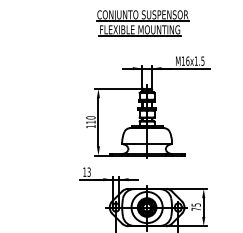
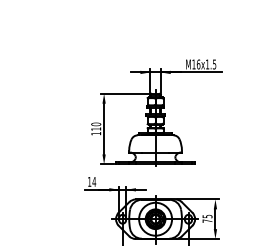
part: (142, 23) -> (150, 24), removed
text: (89, 171) -> (94, 181), 13 -> 14

